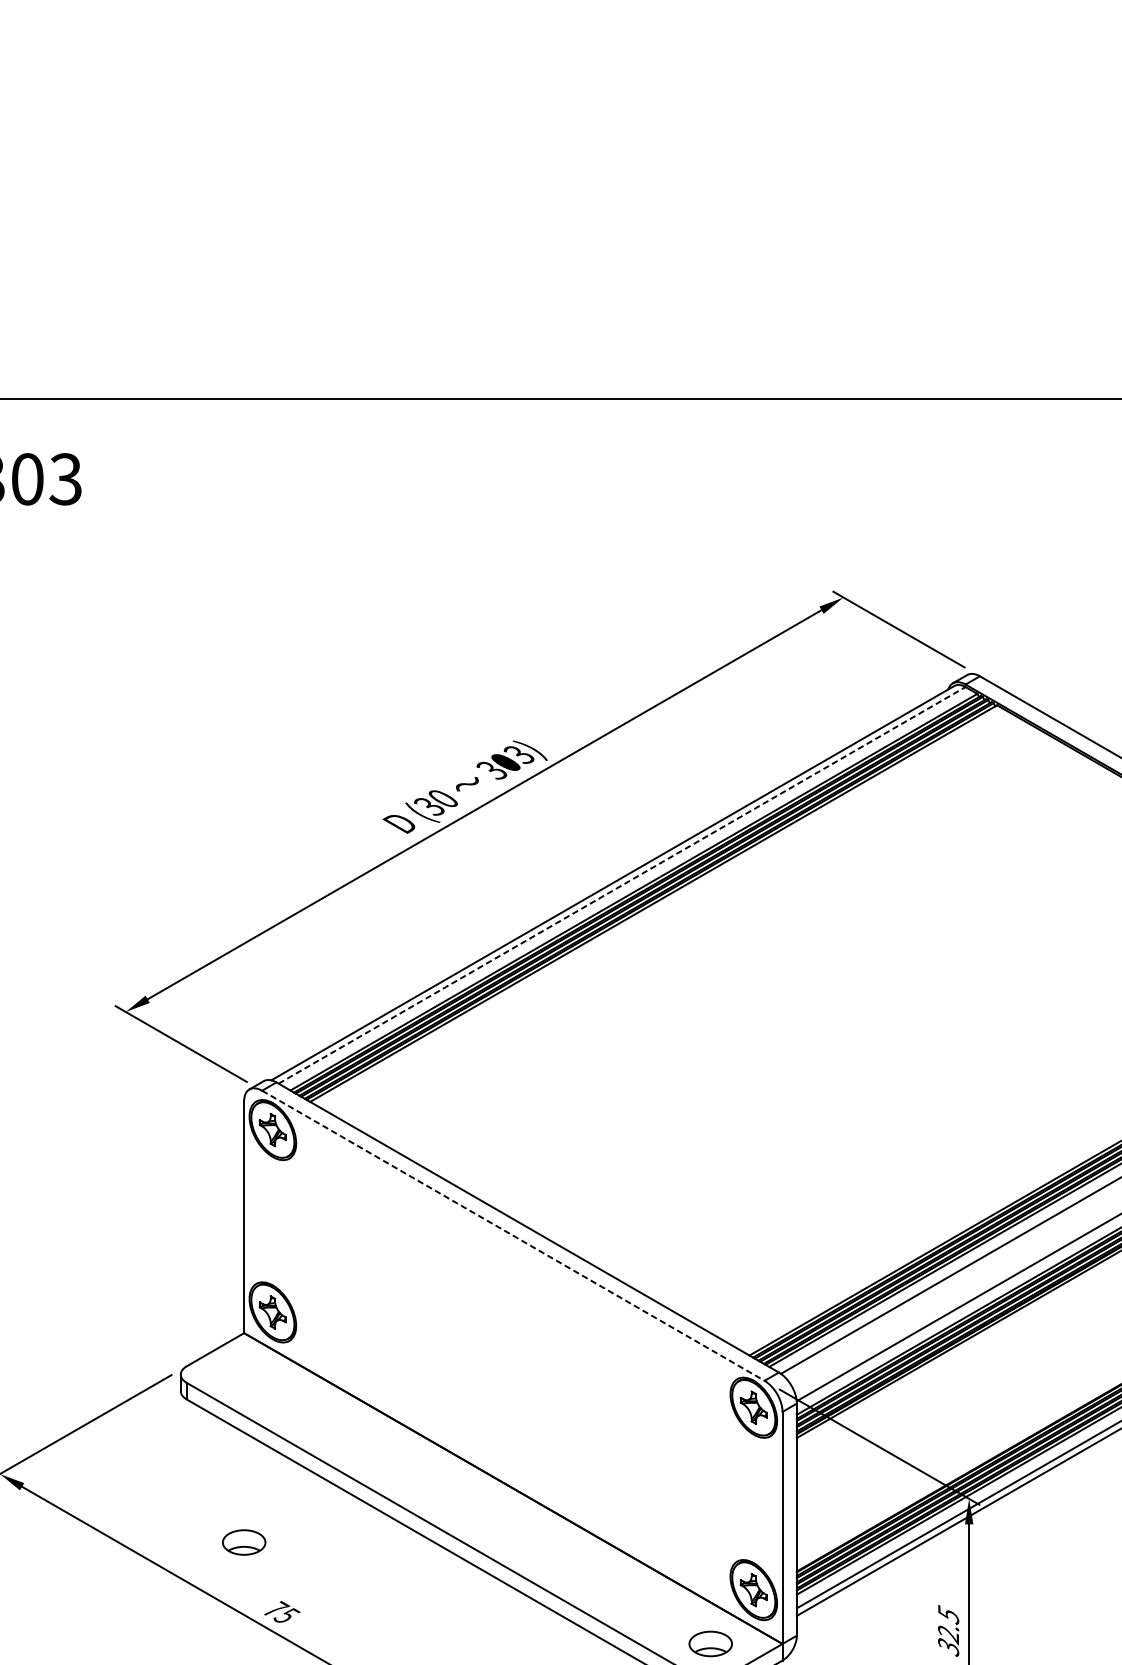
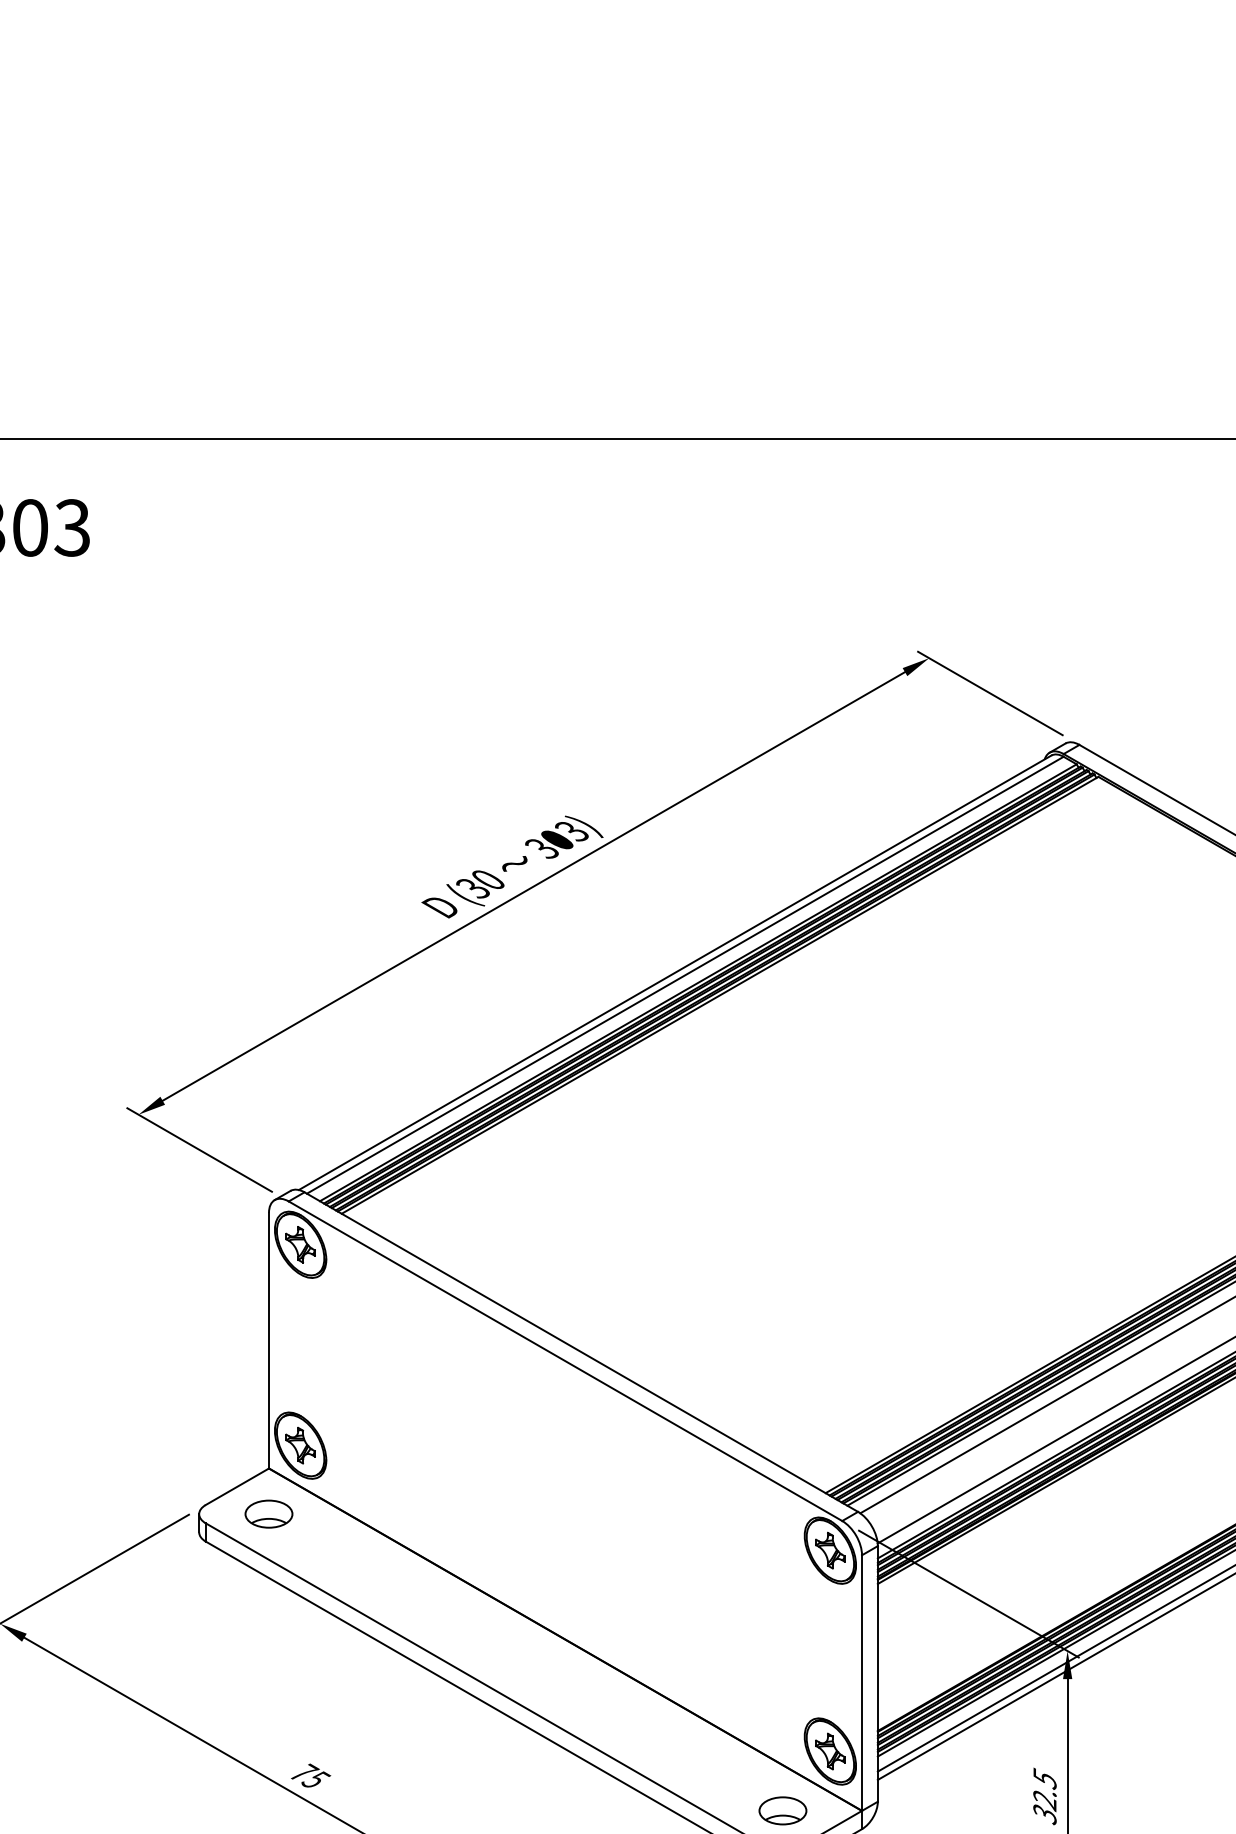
line: (622, 885) -> (685, 975), dashed -> solid
line: (513, 1236) -> (565, 1361), dashed -> solid
part: (243, 1541) -> (268, 1513), moved

